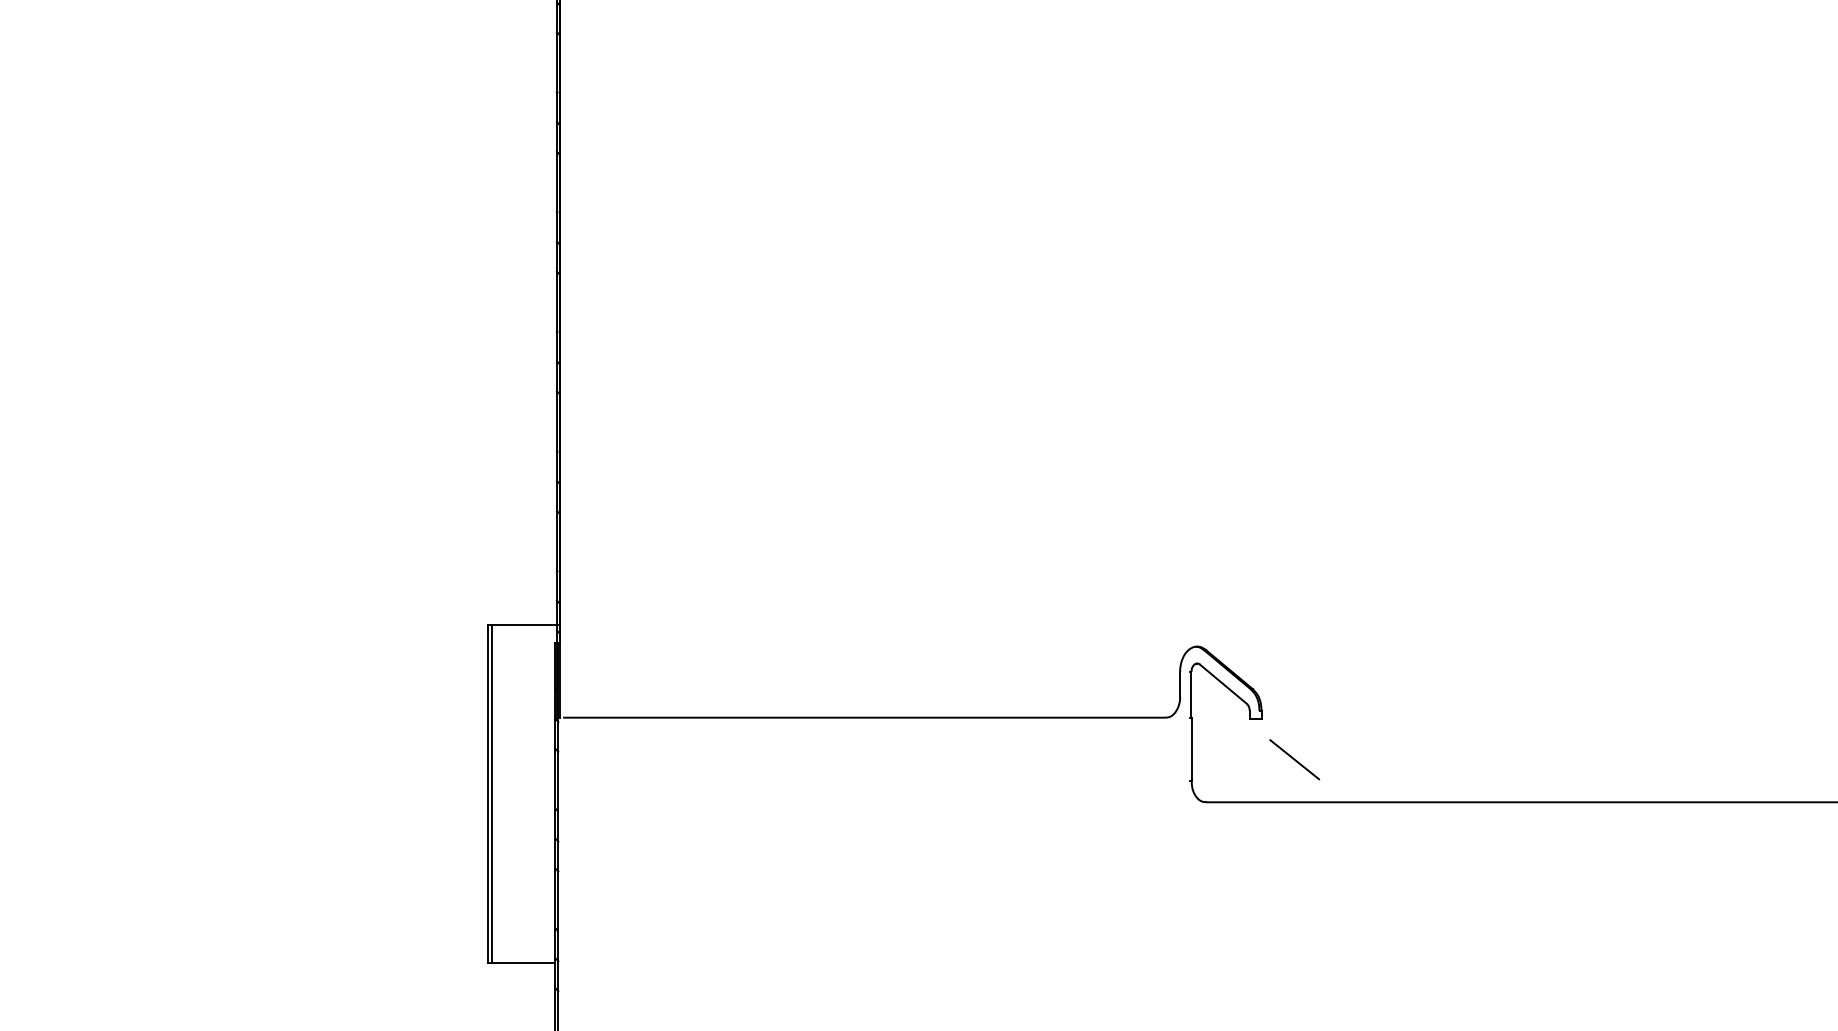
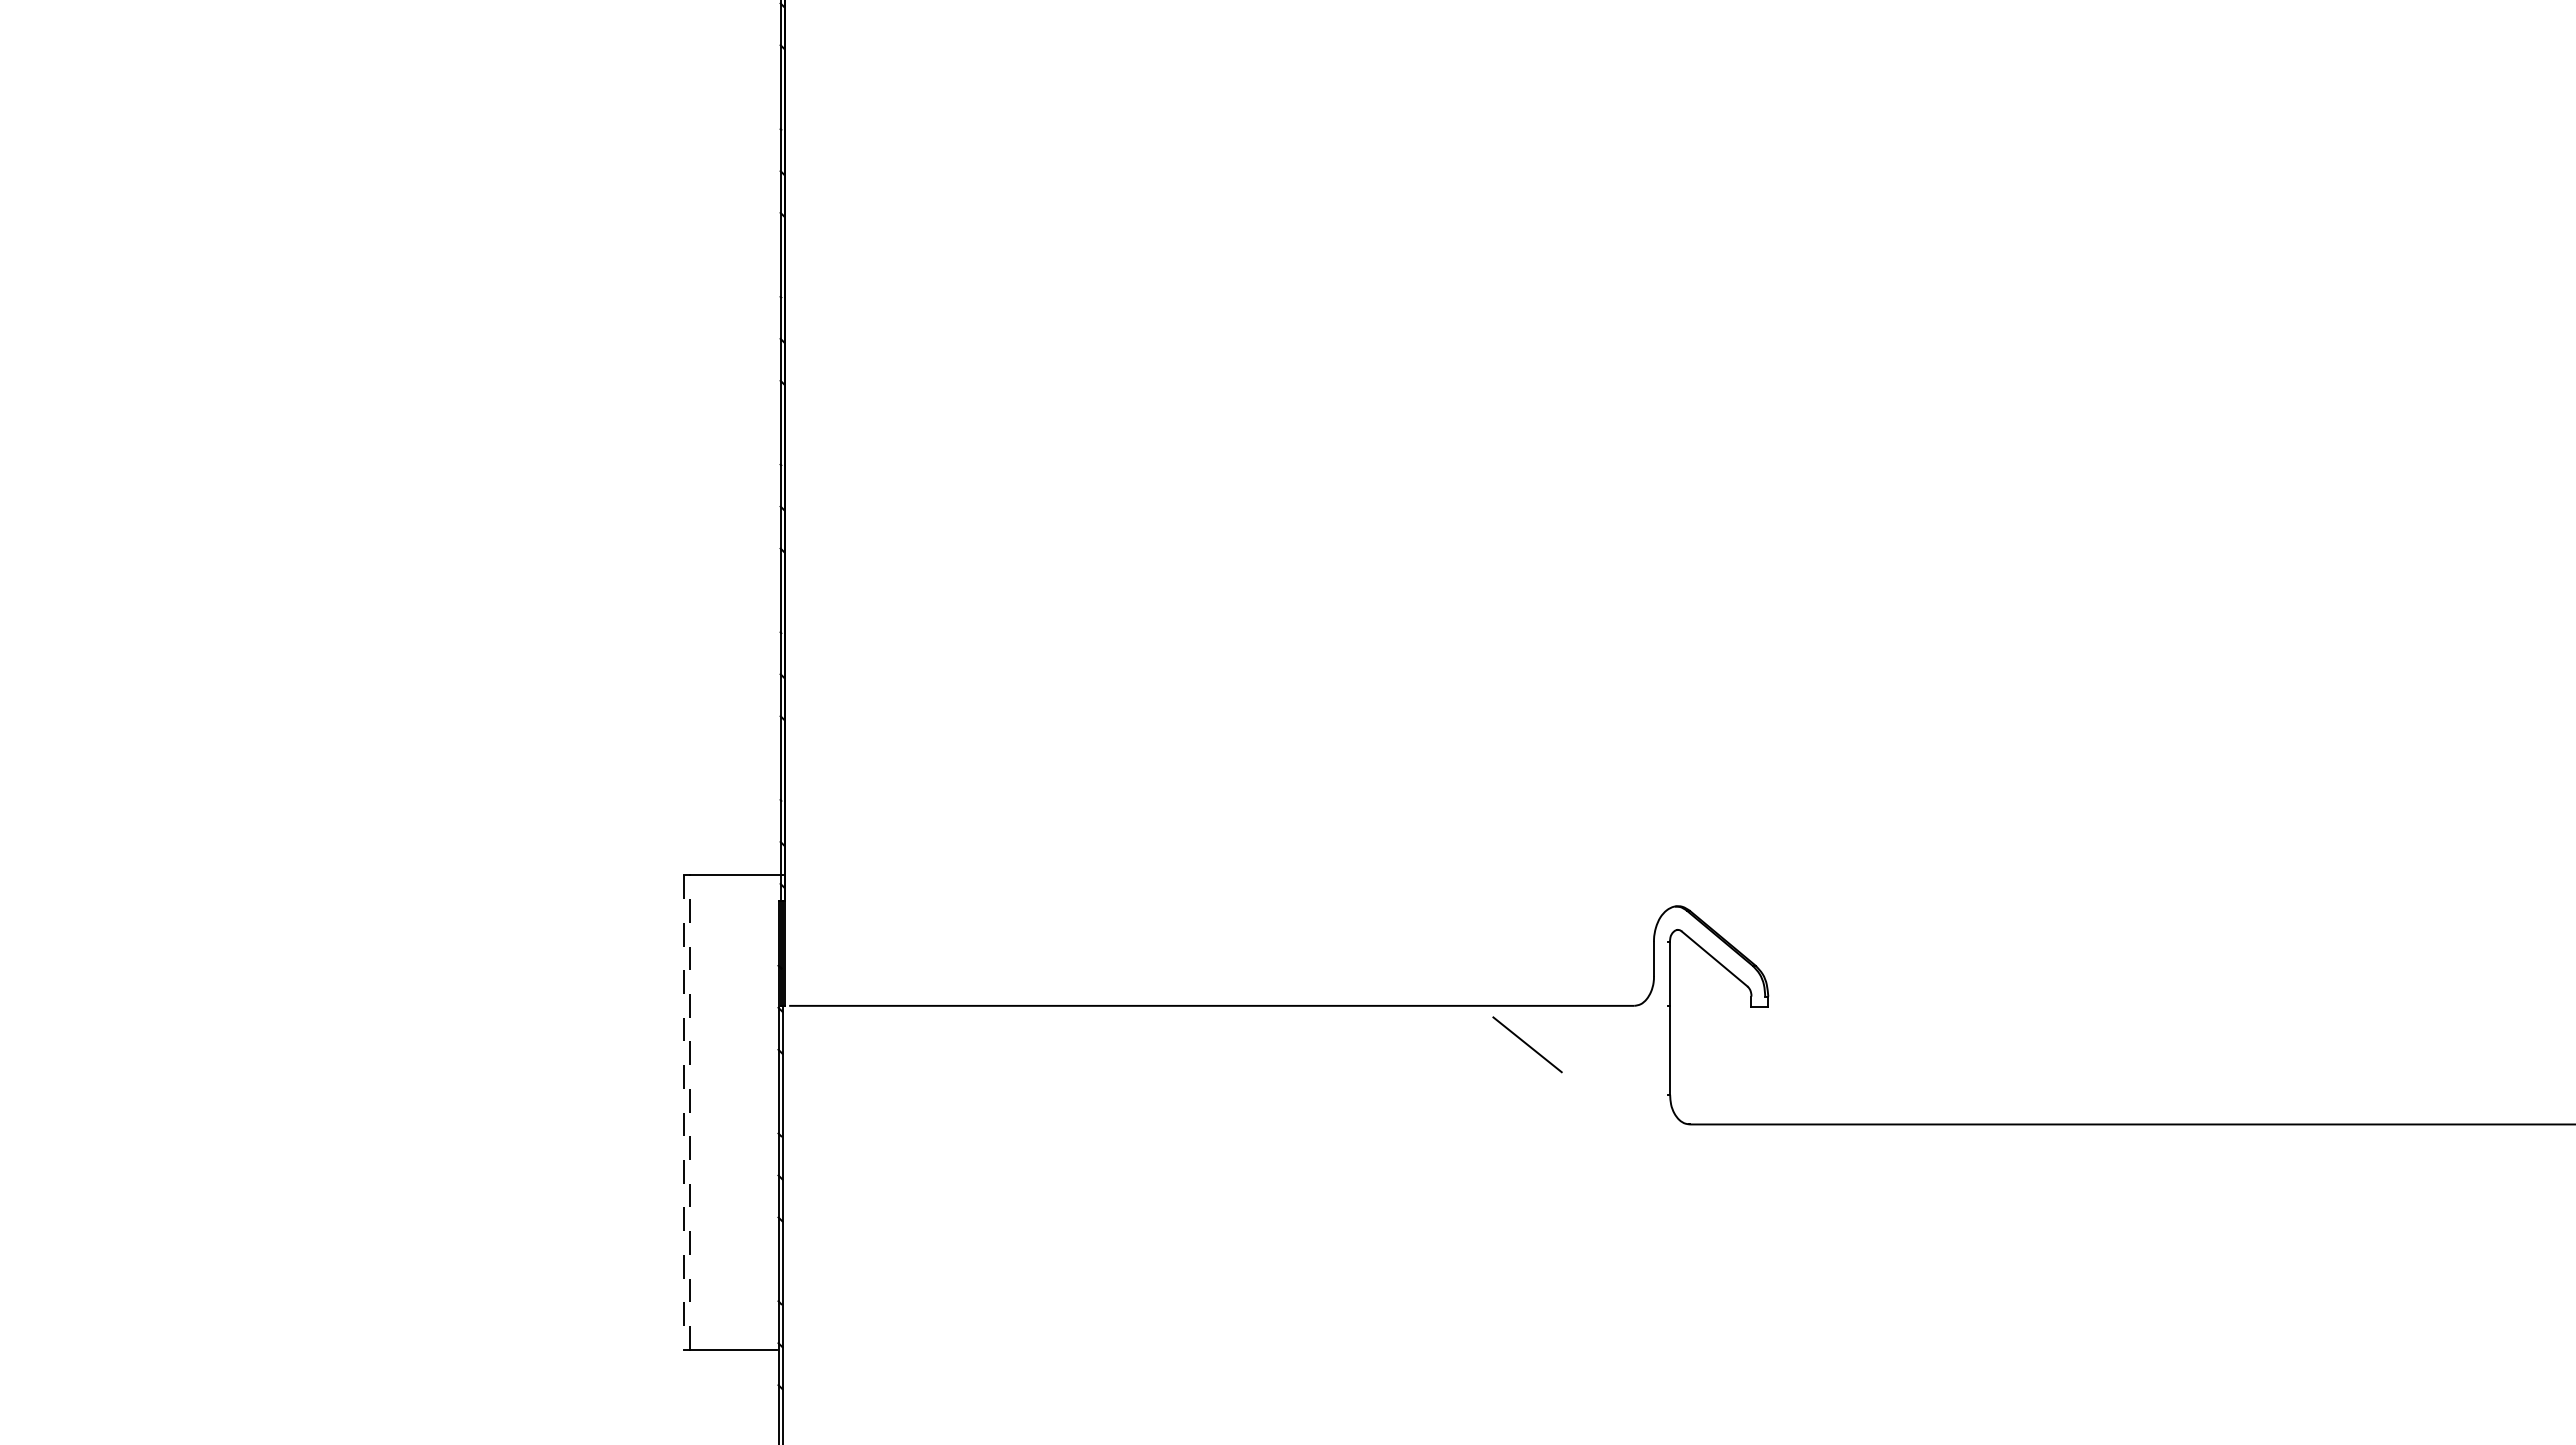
line: (1294, 759) -> (1527, 1044), moved
line: (491, 793) -> (689, 1112), solid -> dashed
line: (487, 794) -> (683, 1113), solid -> dashed

